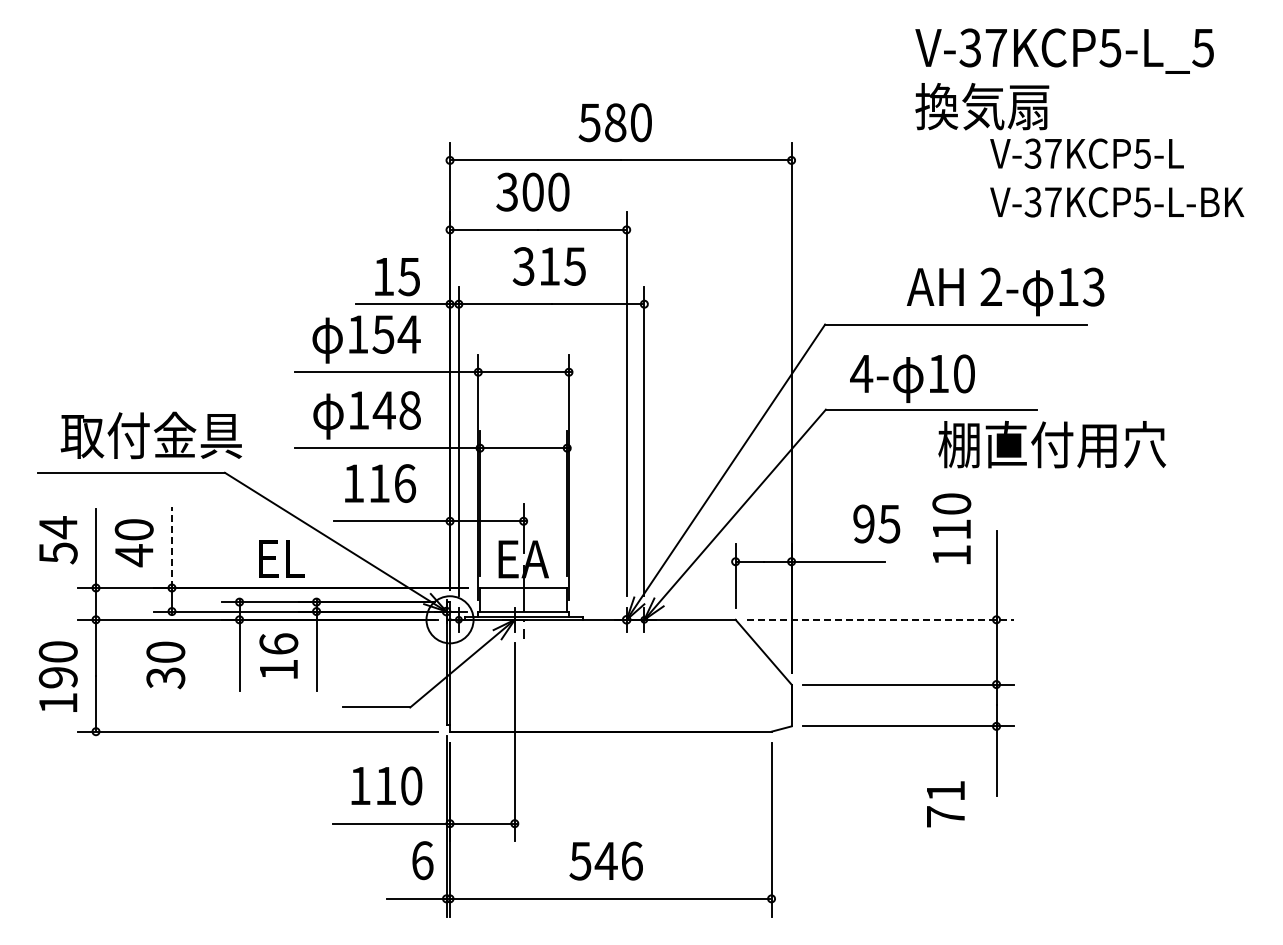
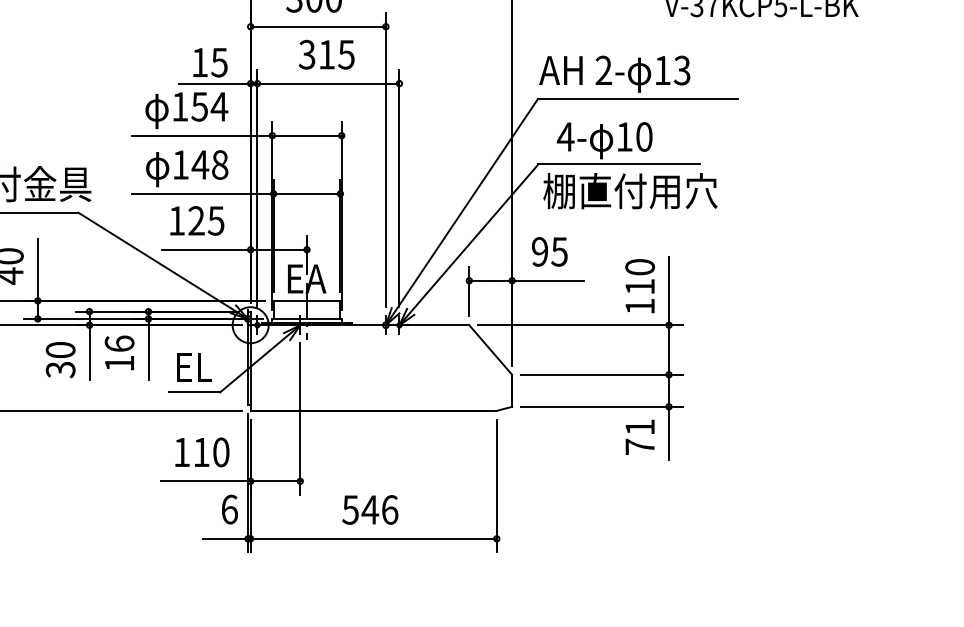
text: (1005, 291) -> (614, 73), moved
text: (1051, 444) -> (629, 191), moved
text: (392, 483) -> (206, 220), 116 -> 125
text: (876, 523) -> (549, 251), moved
text: (951, 528) -> (639, 285), moved
line: (171, 547) -> (37, 269), dashed -> solid
text: (281, 558) -> (194, 367), moved
line: (881, 619) -> (580, 324), dashed -> solid
text: (165, 665) -> (60, 360), moved
text: (945, 804) -> (639, 437), moved

